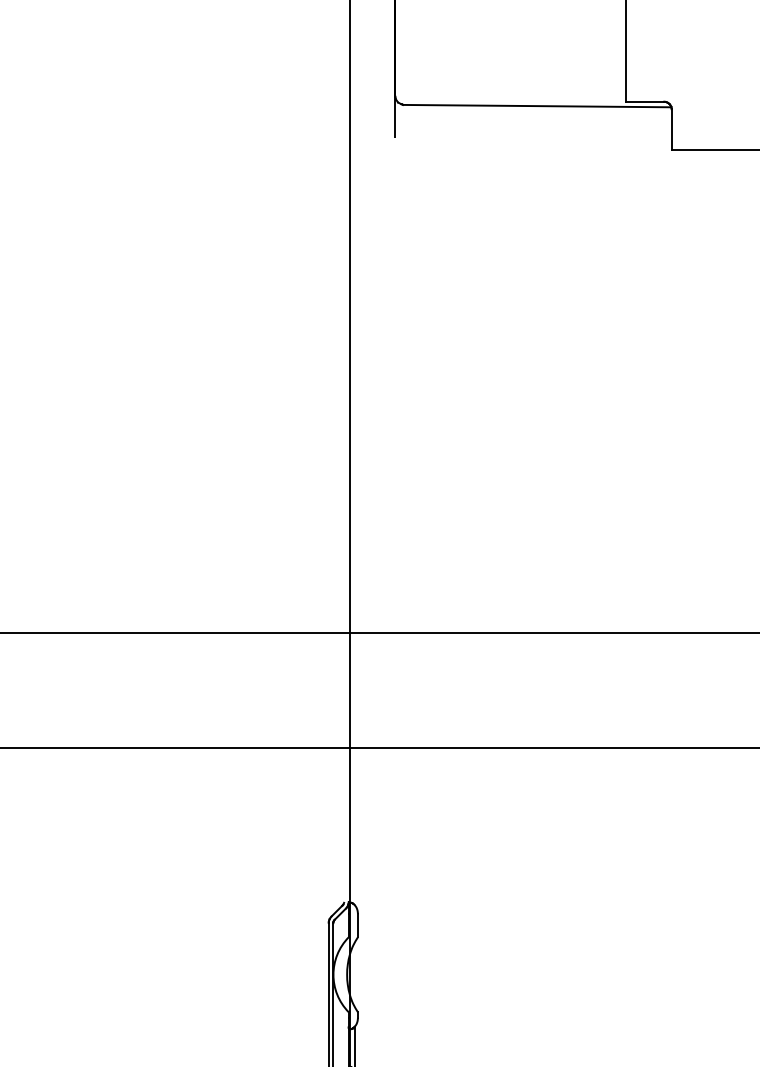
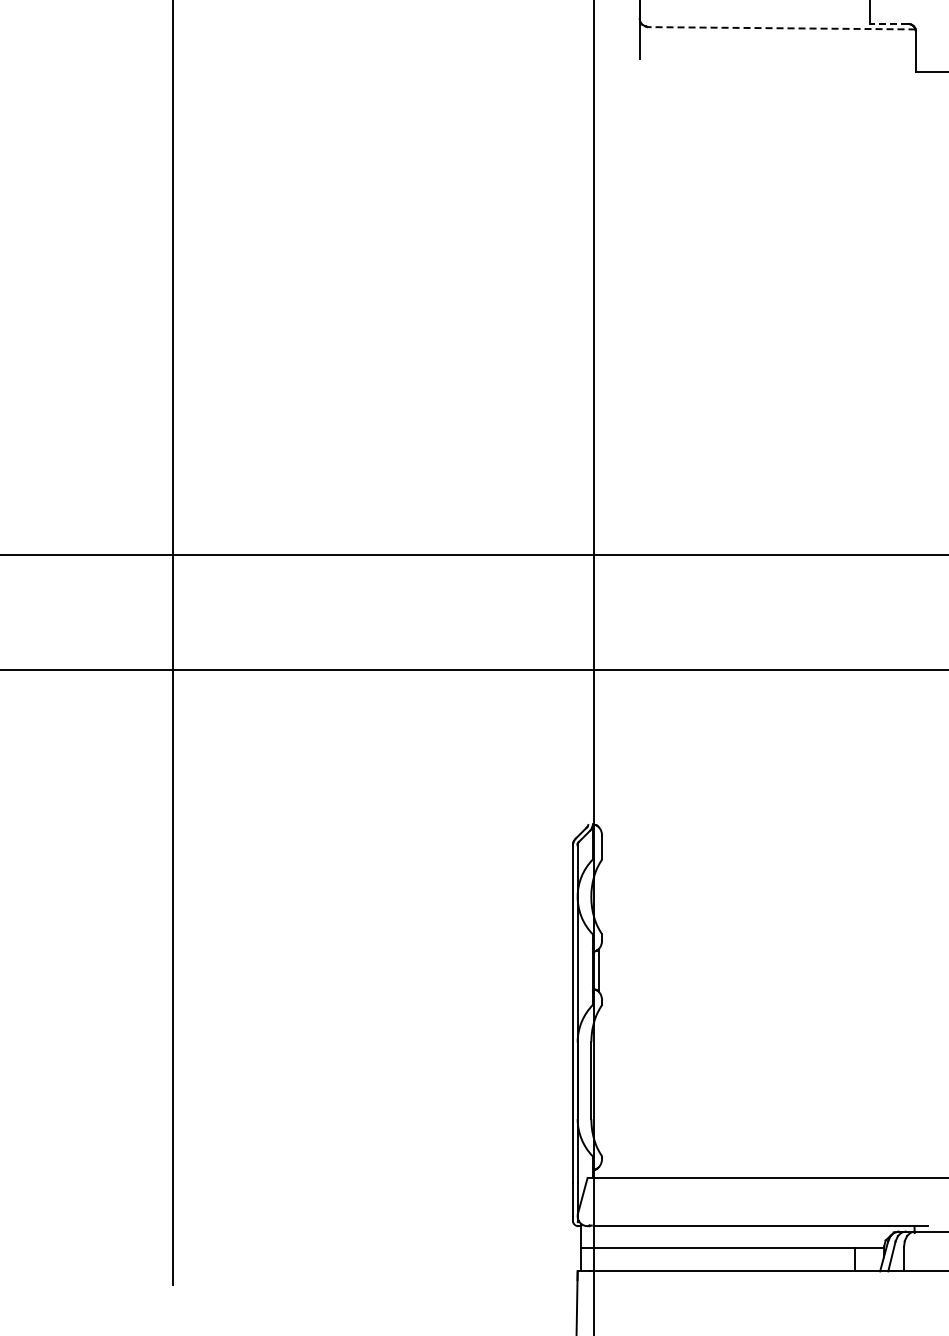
line: (644, 101) -> (888, 23), solid -> dashed
line: (536, 106) -> (780, 28), solid -> dashed

